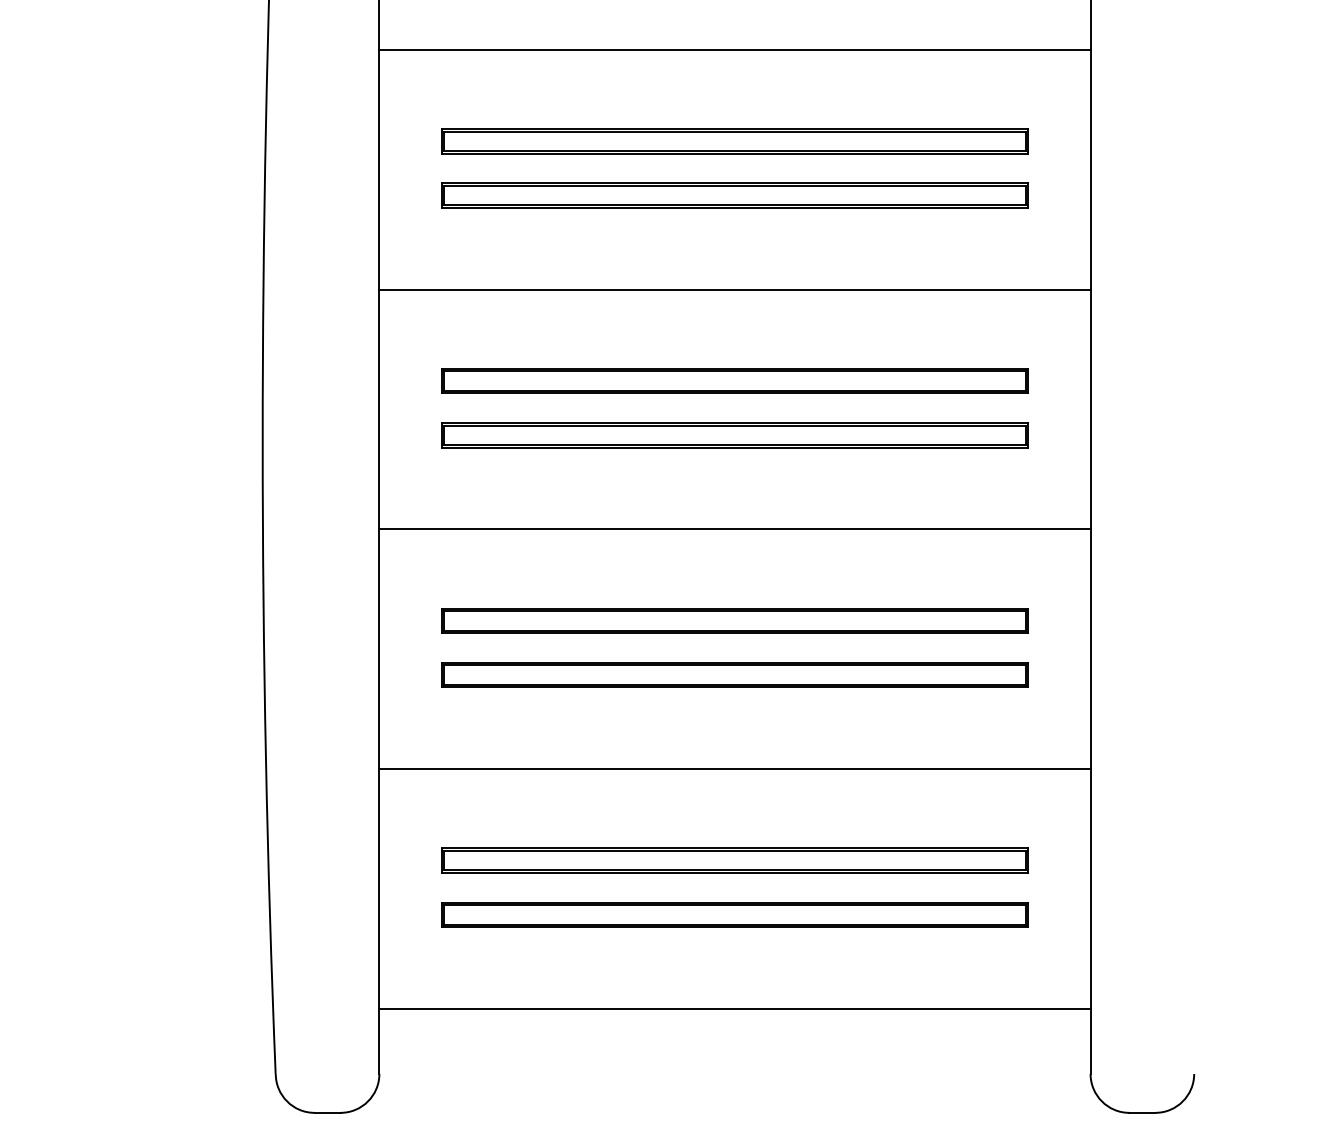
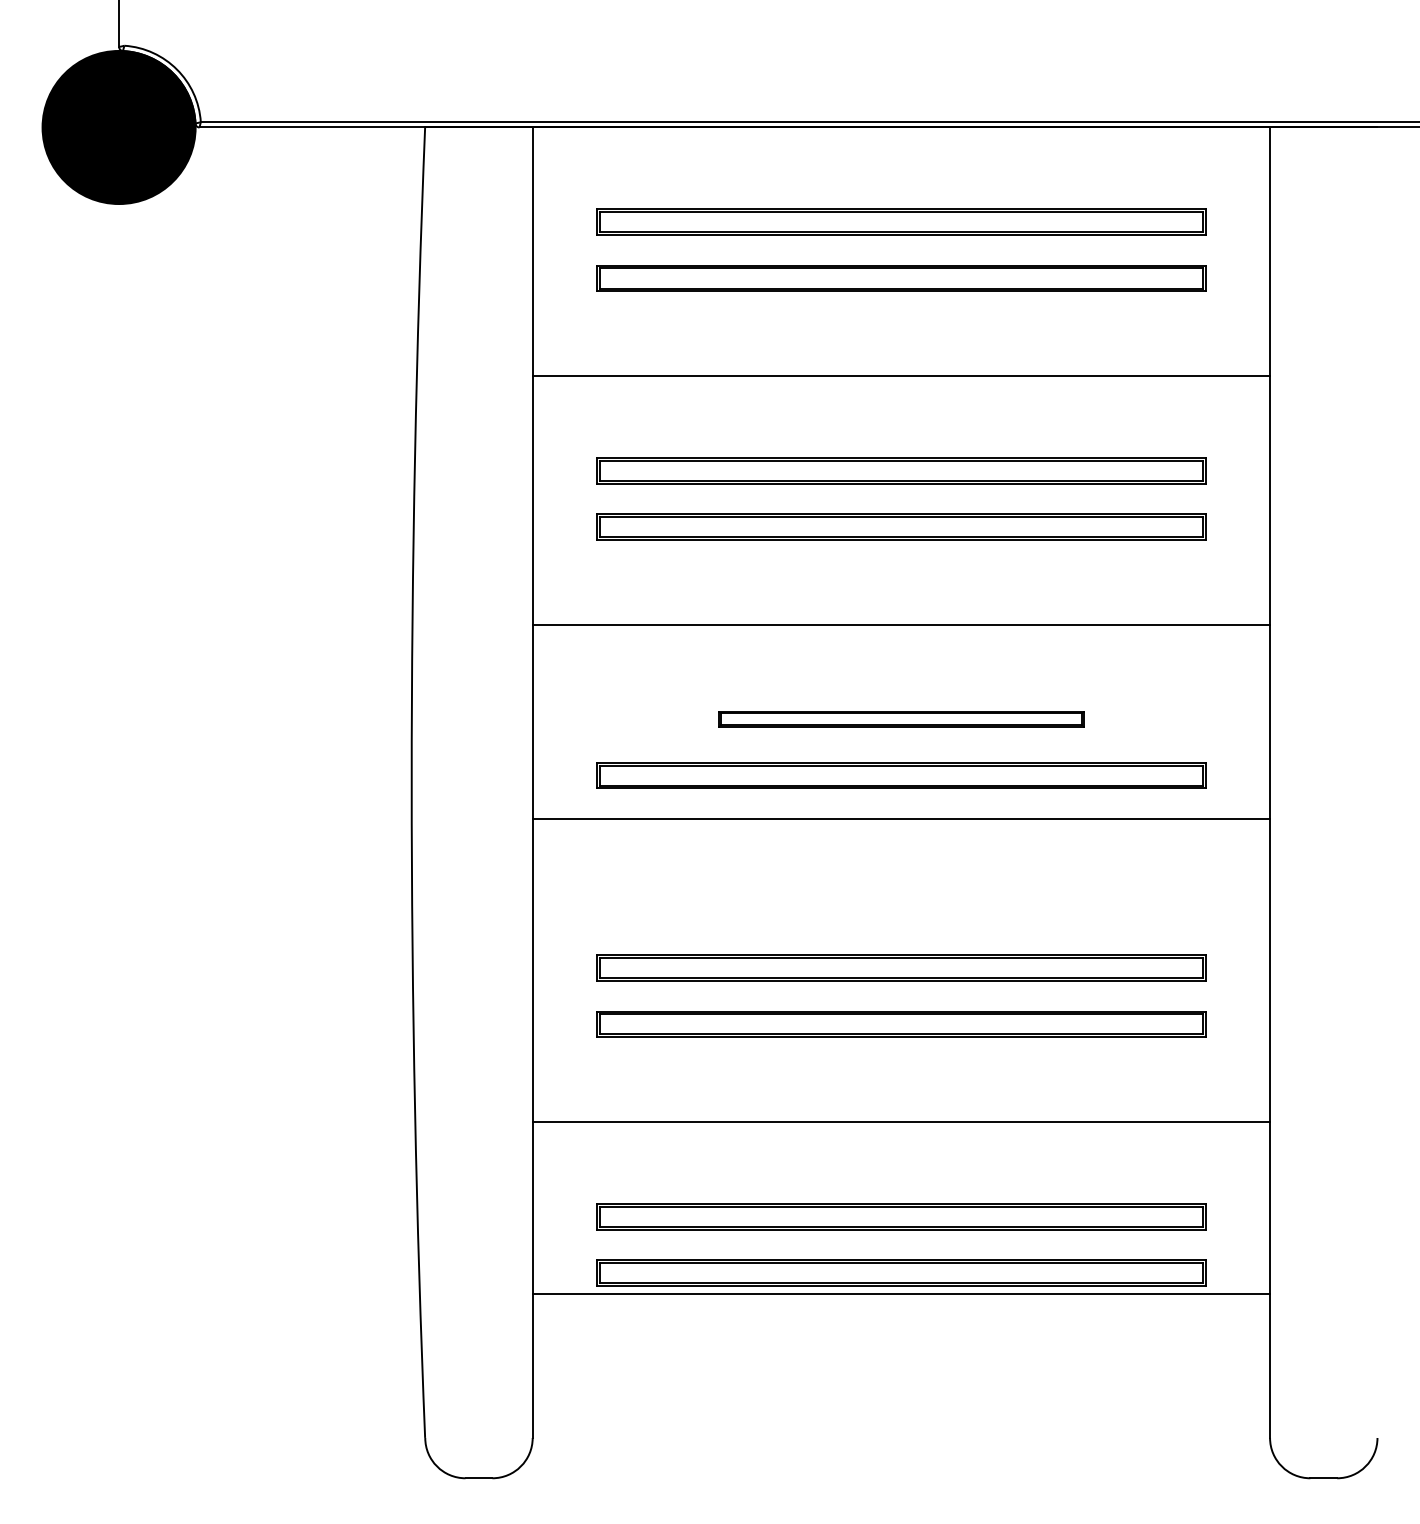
part: (735, 381) -> (901, 719), size x0.6
line: (735, 529) -> (901, 819), moved
line: (735, 1008) -> (901, 1293), moved

